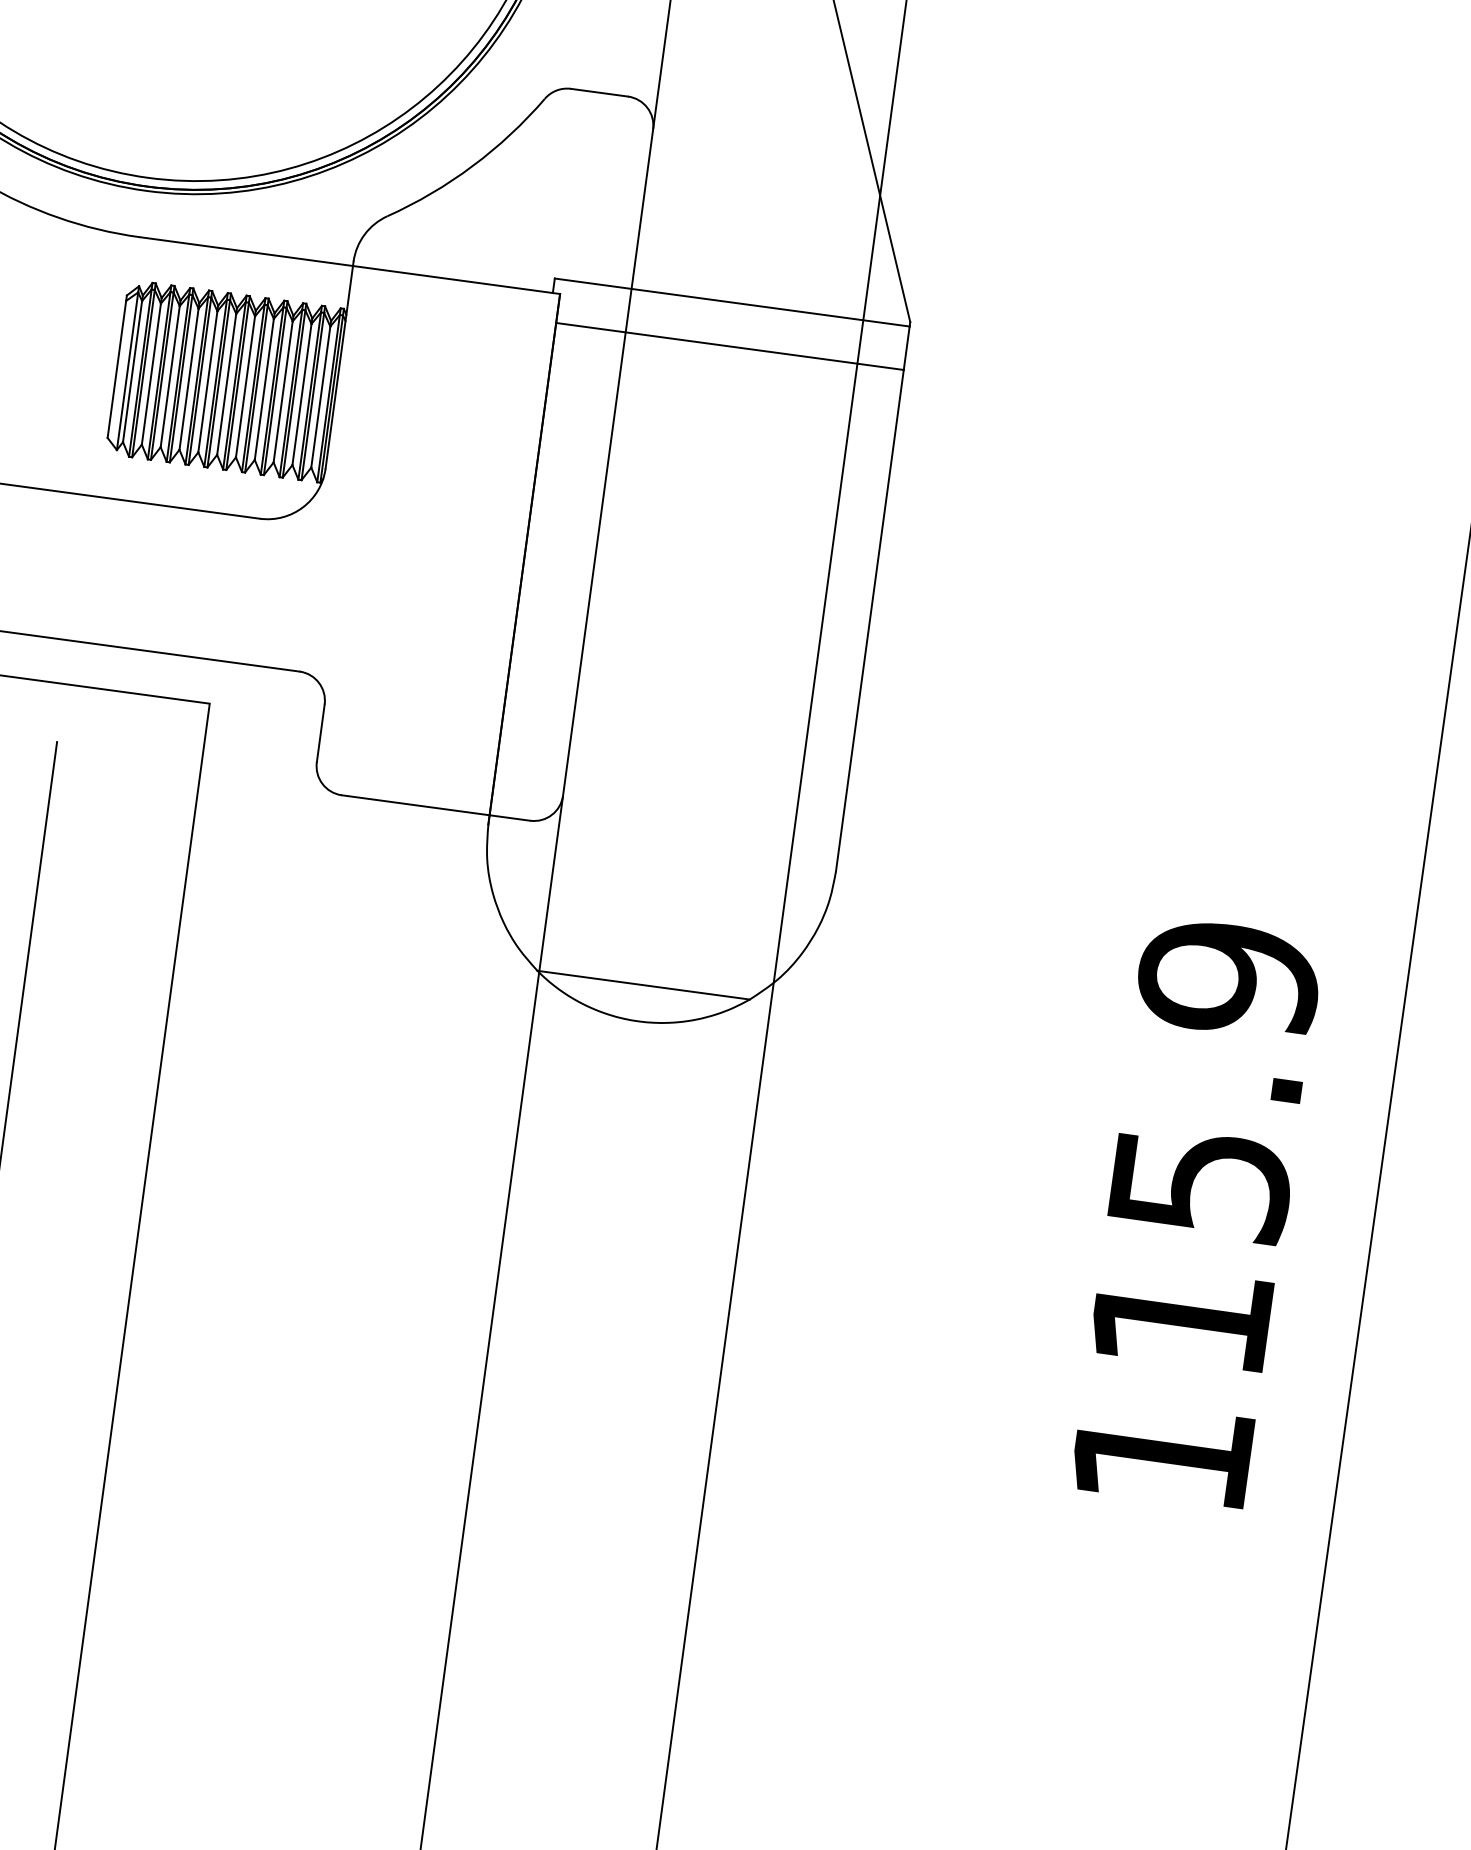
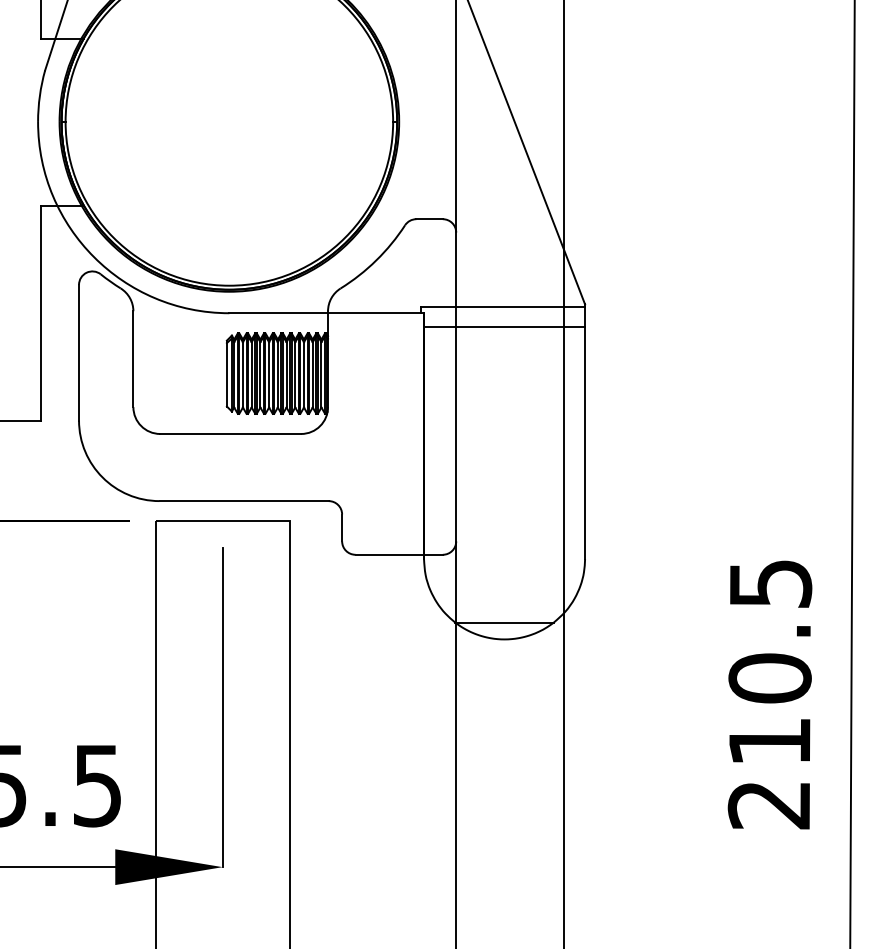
text: (1194, 1217) -> (769, 694), 115.9 -> 210.5

